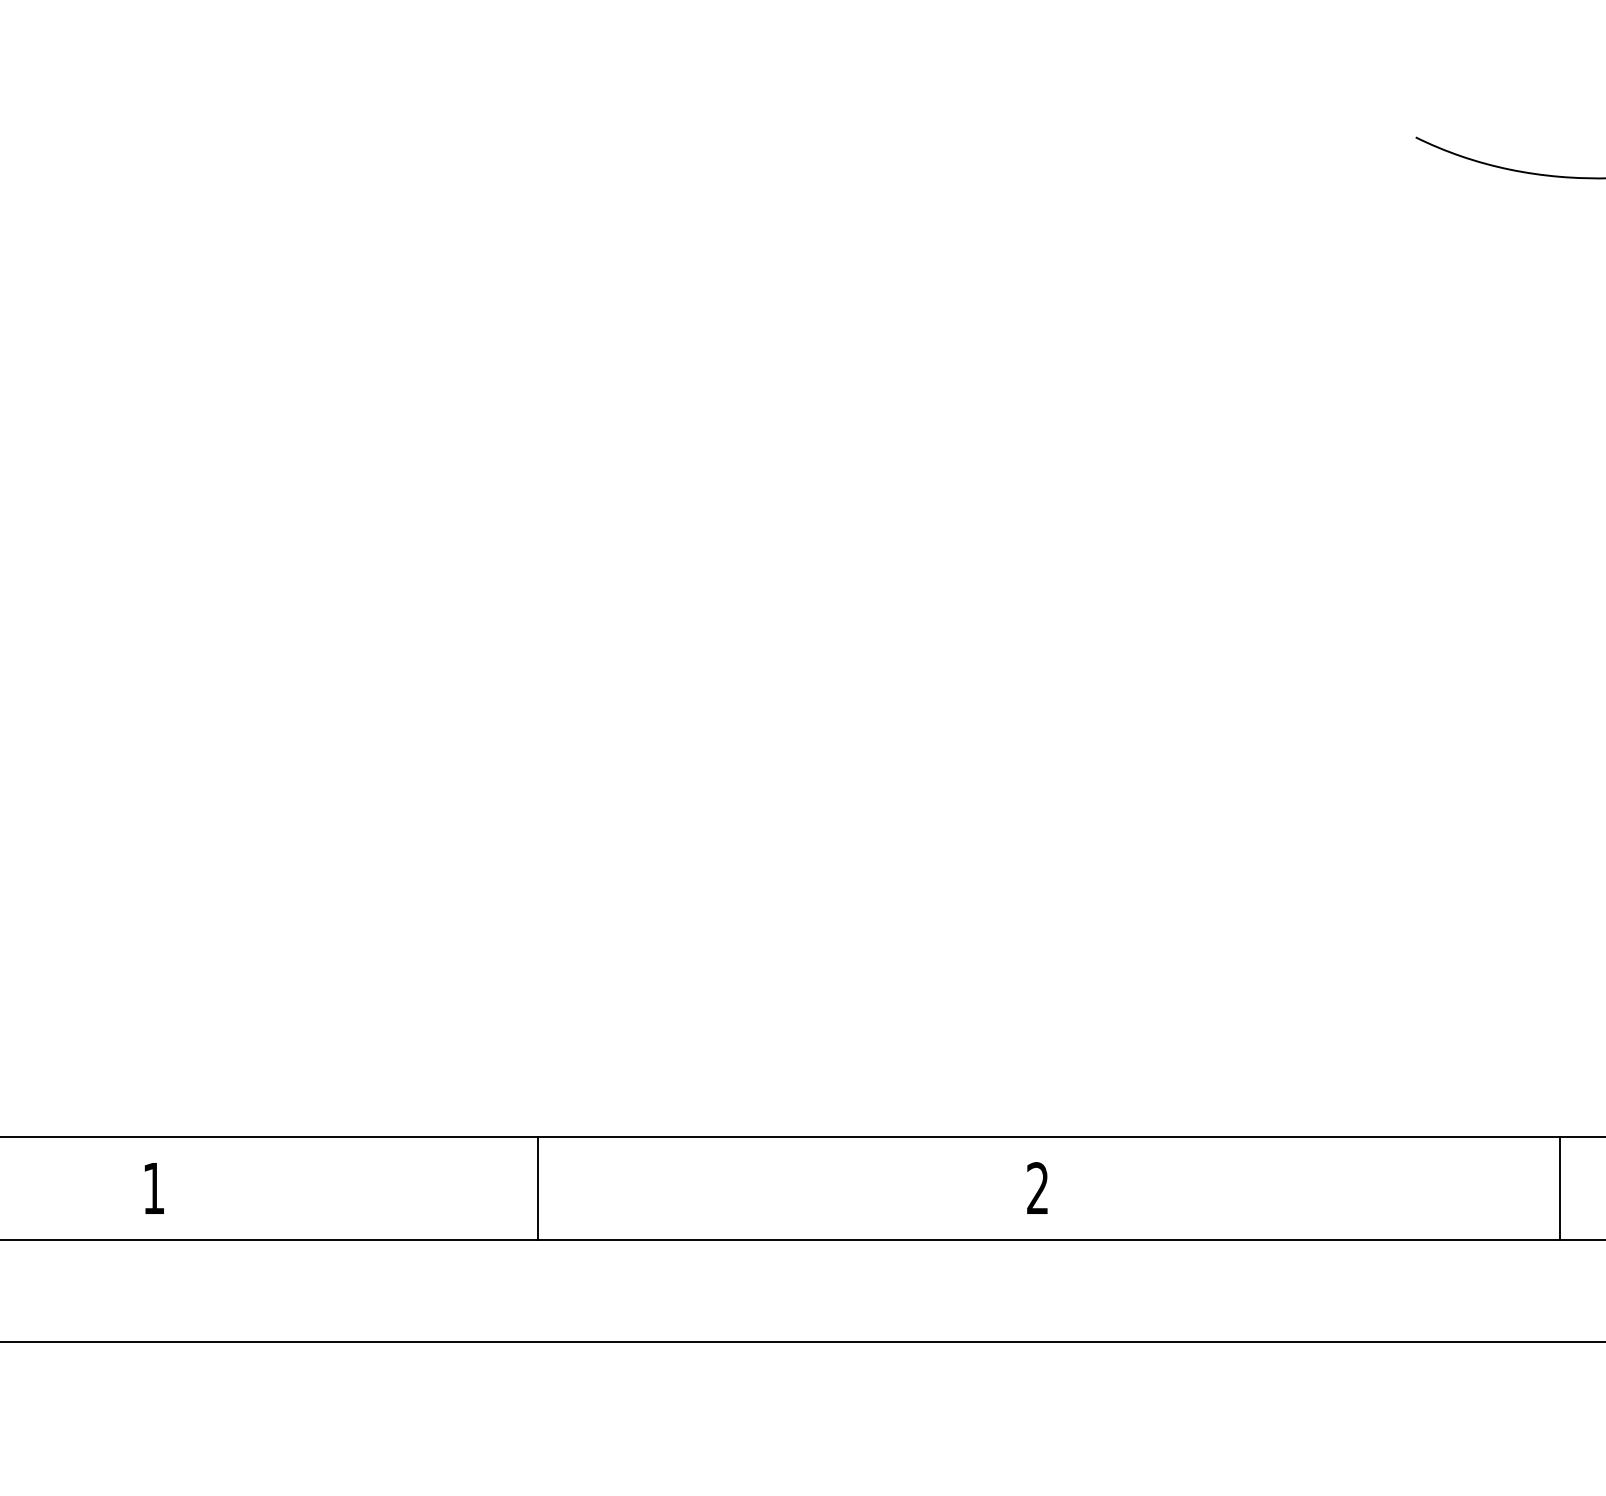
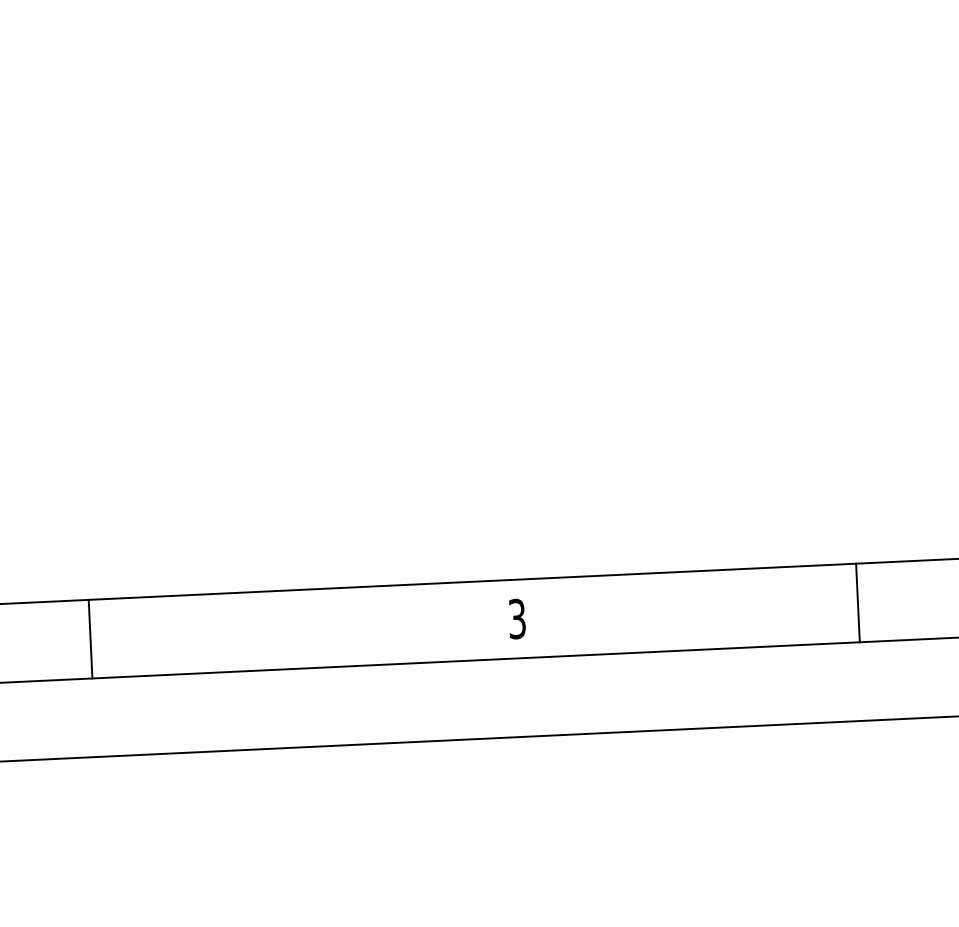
line: (537, 1188) -> (90, 639), moved
text: (1037, 1188) -> (517, 619), 2 -> 3
line: (1559, 1188) -> (857, 603), moved

